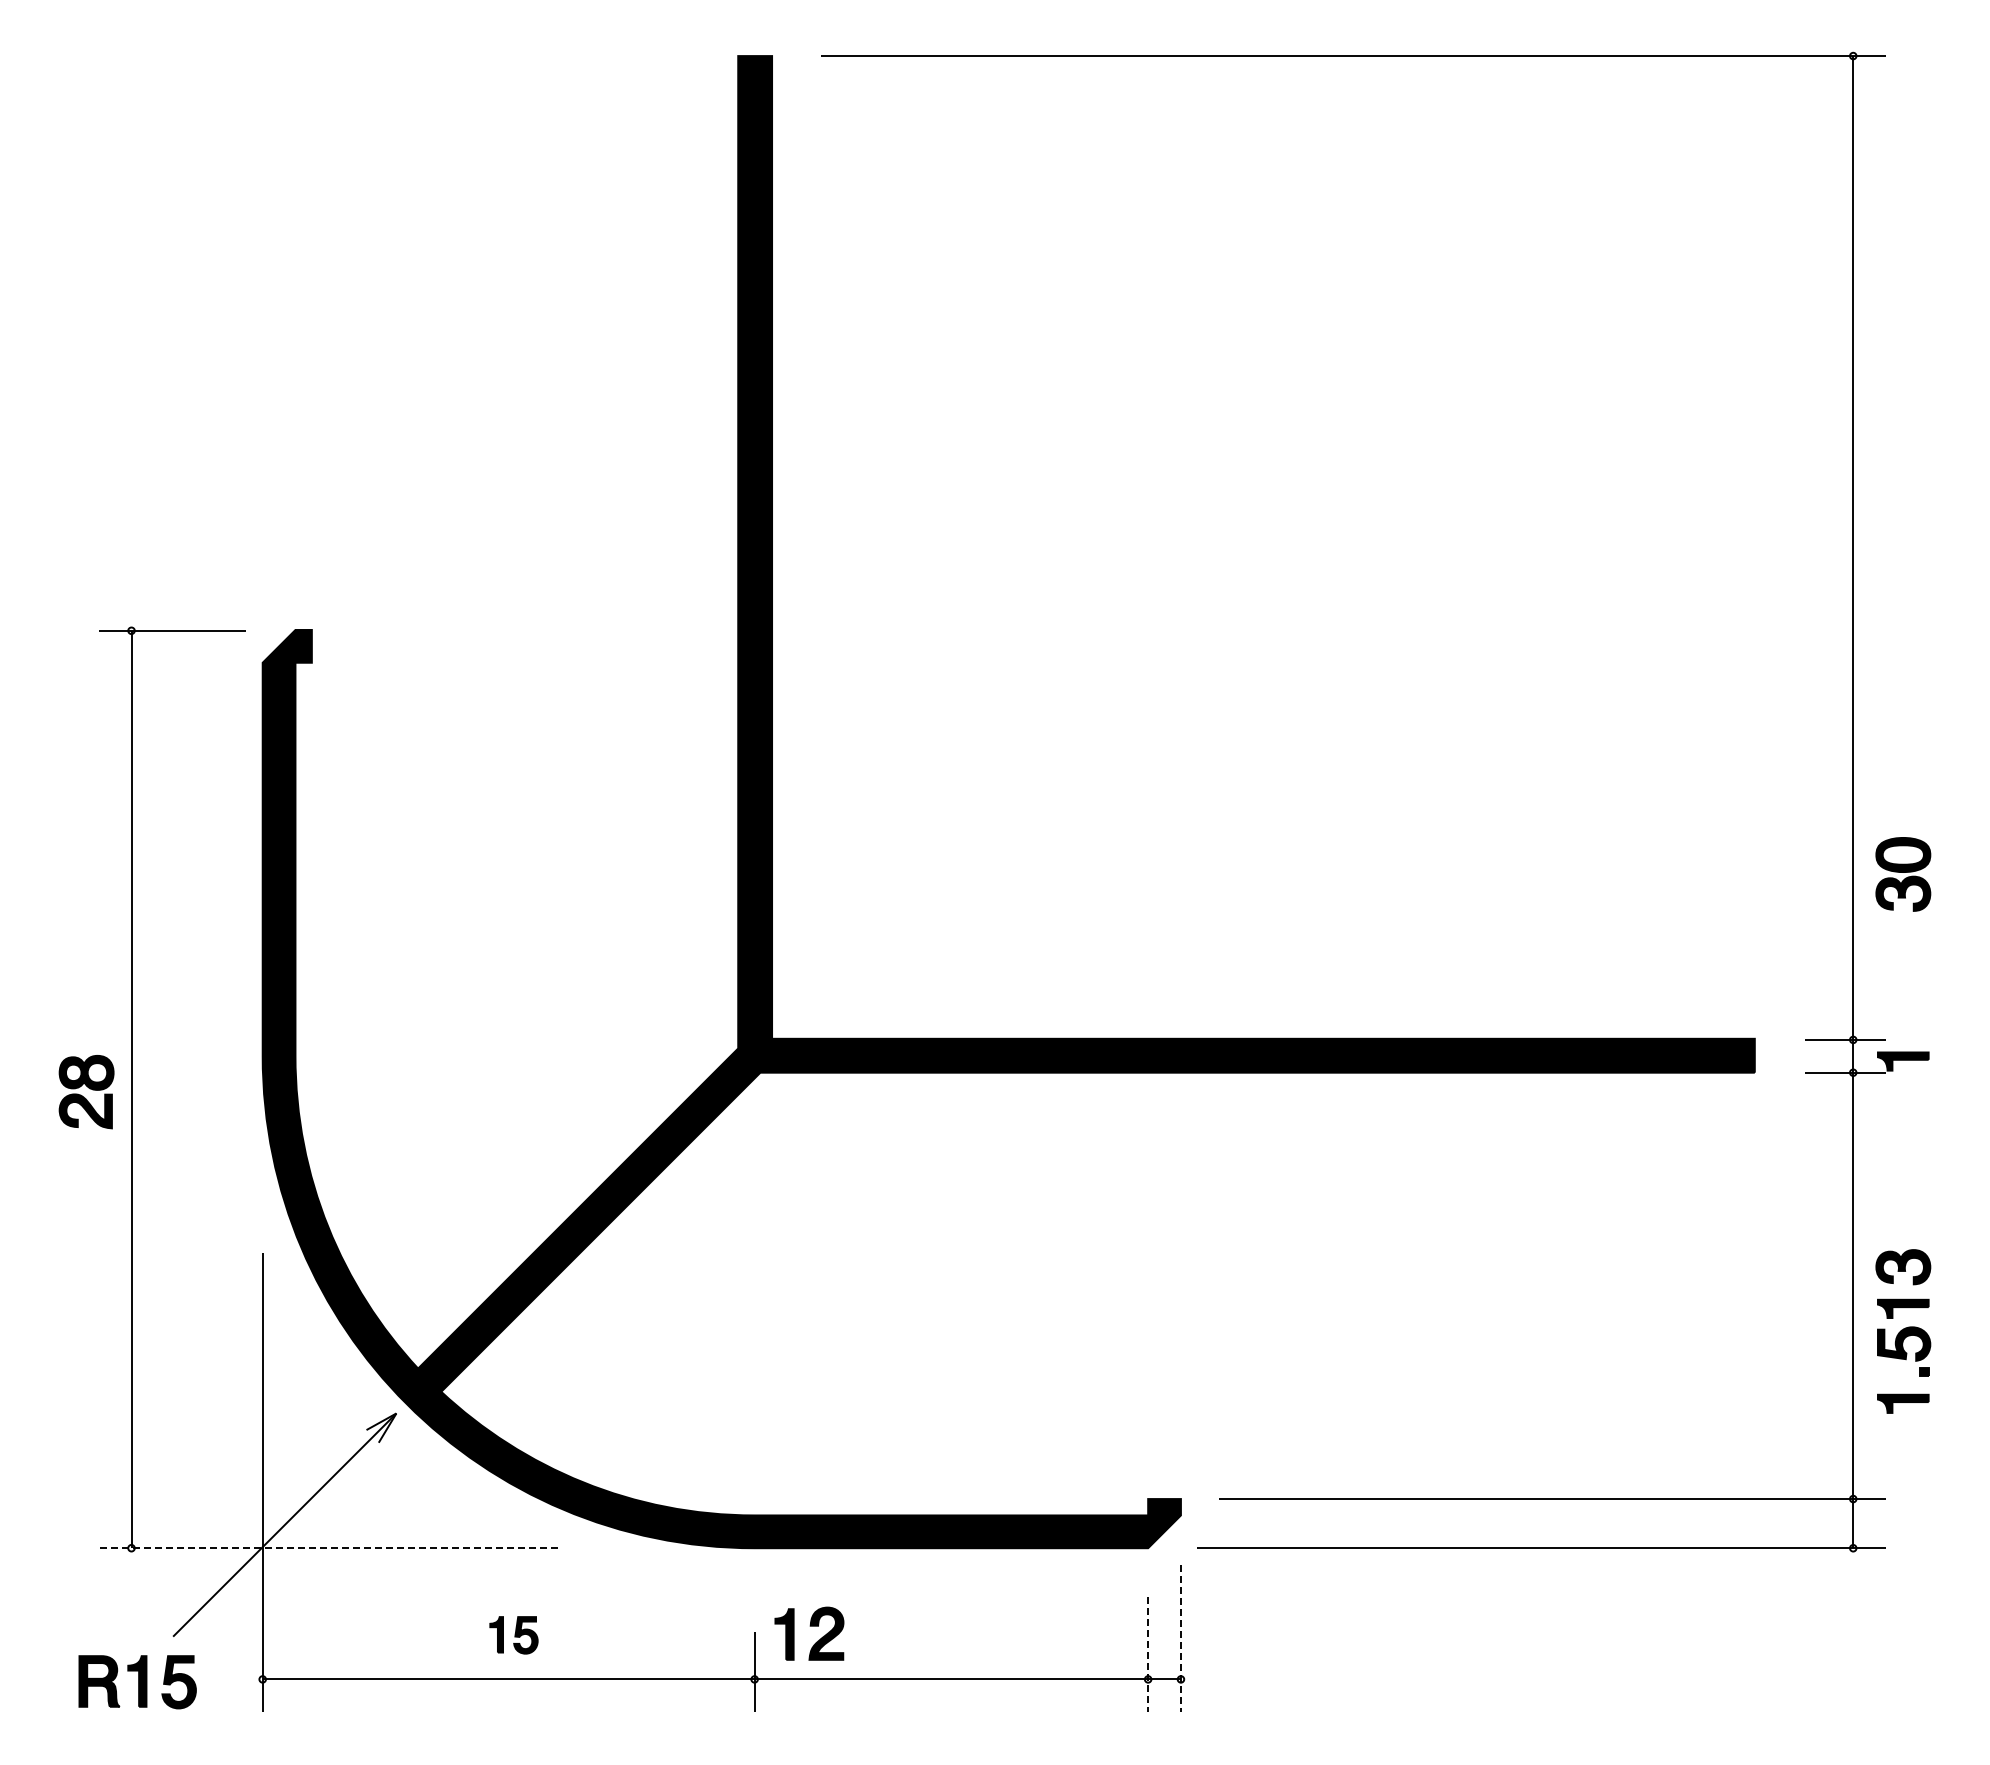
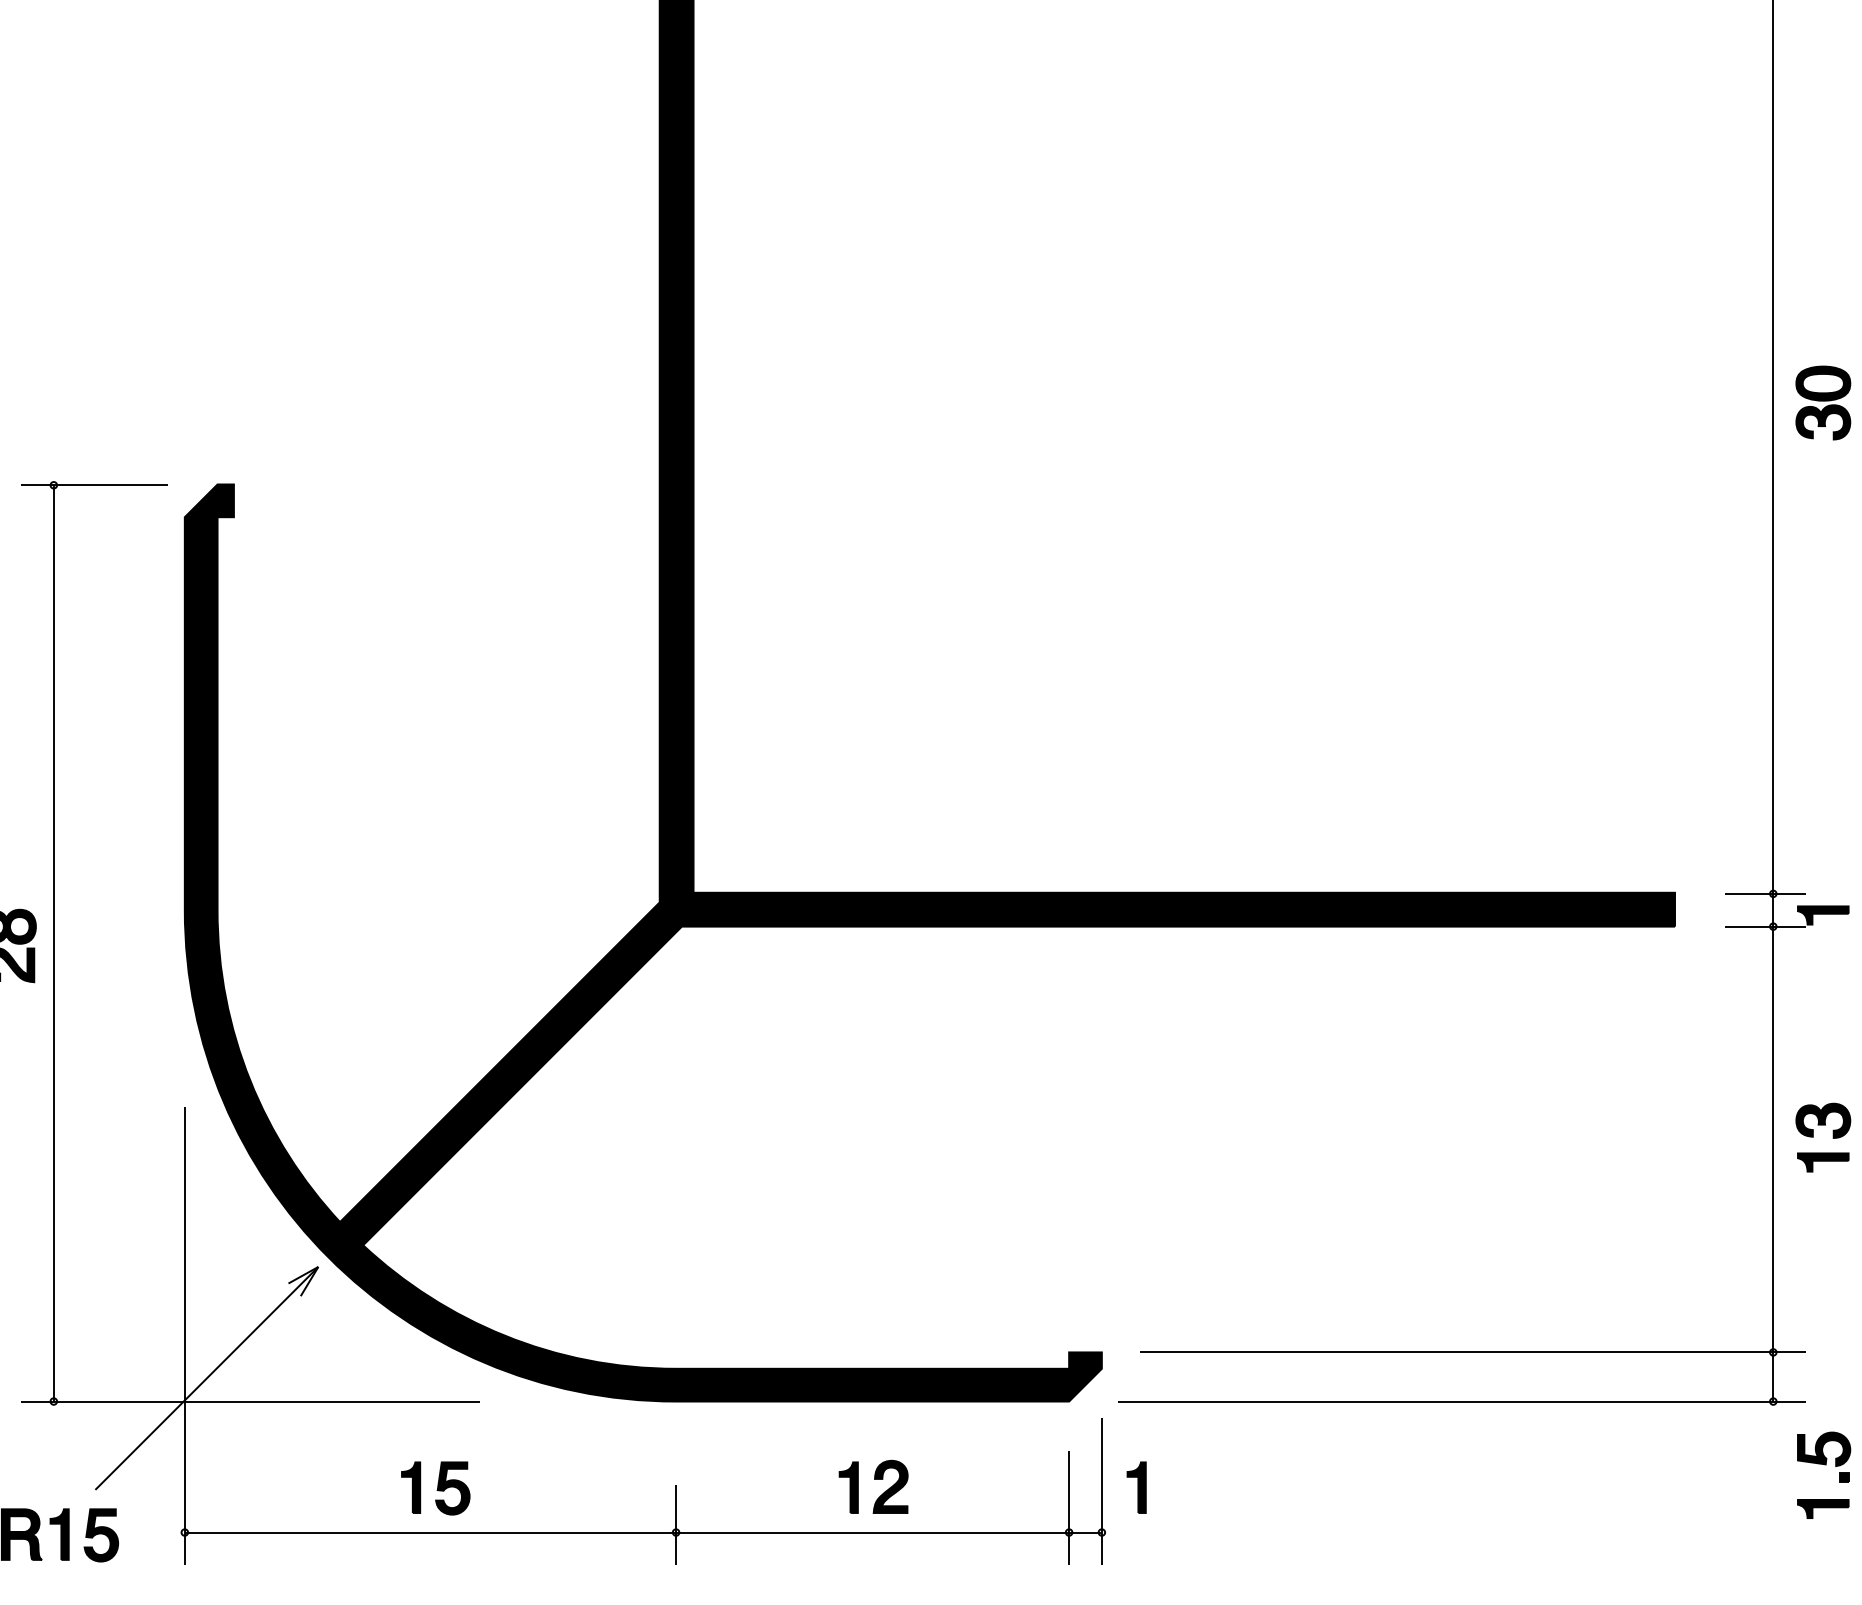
part: (1903, 874) -> (1823, 403), moved
part: (1906, 1360) -> (1826, 1465), moved
line: (328, 1548) -> (250, 1401), dashed -> solid
part: (809, 1626) -> (873, 1479), moved
part: (1215, 1634) -> (1136, 1487), added
part: (513, 1635) -> (435, 1488), size x1.43
line: (1180, 1638) -> (1101, 1491), dashed -> solid
line: (1148, 1655) -> (1069, 1508), dashed -> solid

